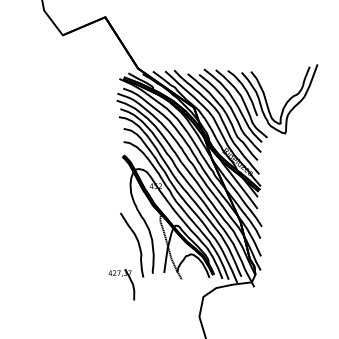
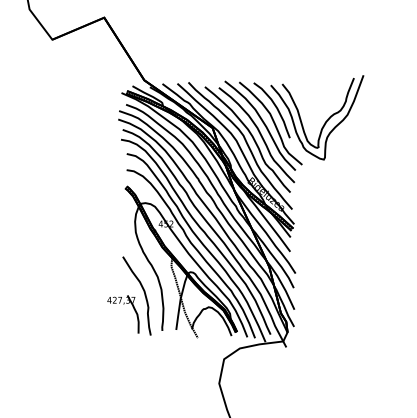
part: (121, 276) -> (123, 304), moved

